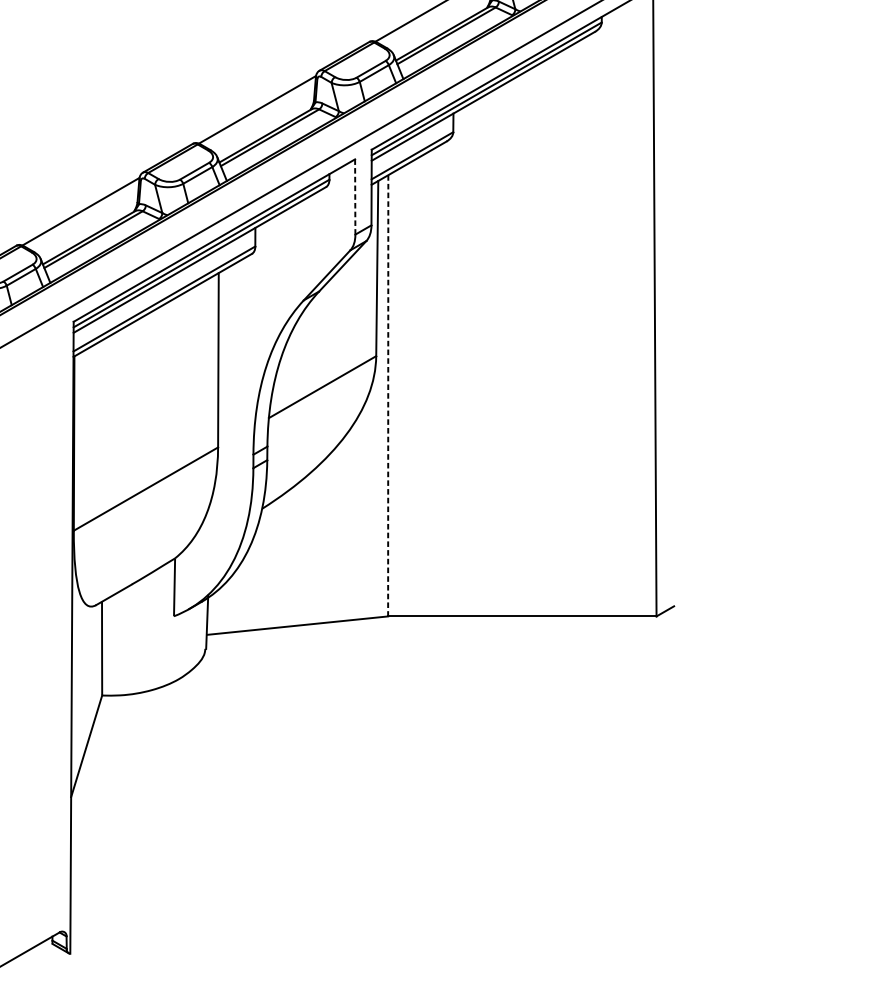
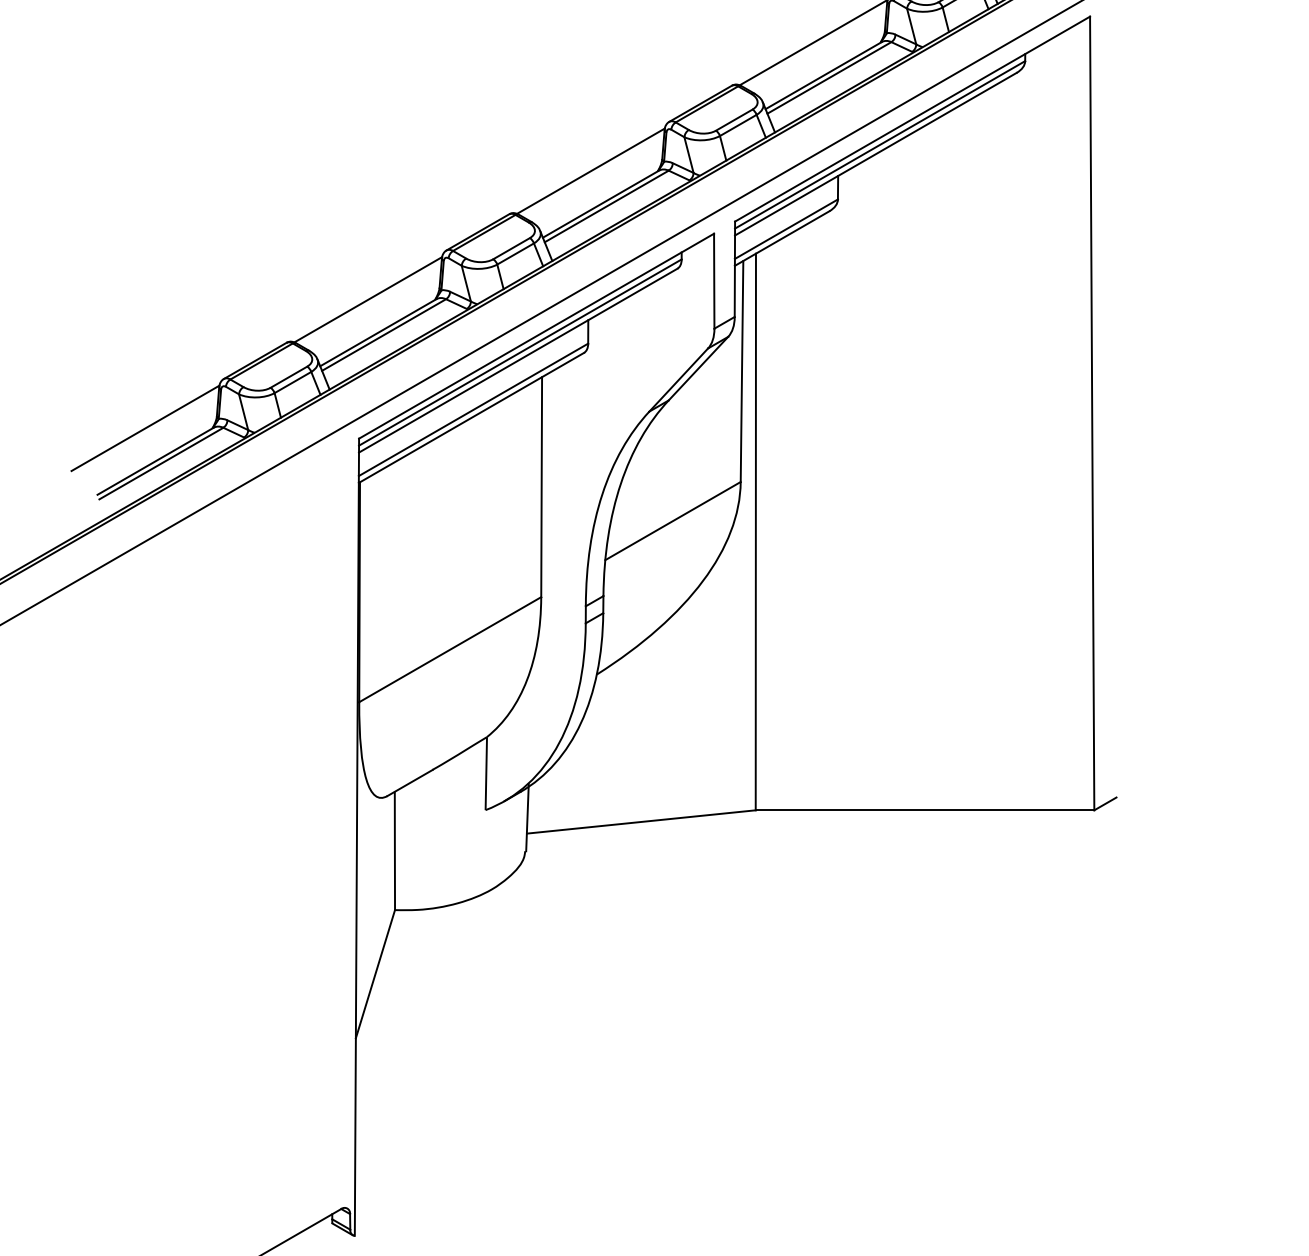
line: (355, 197) -> (714, 281), dashed -> solid
line: (387, 396) -> (755, 532), dashed -> solid

